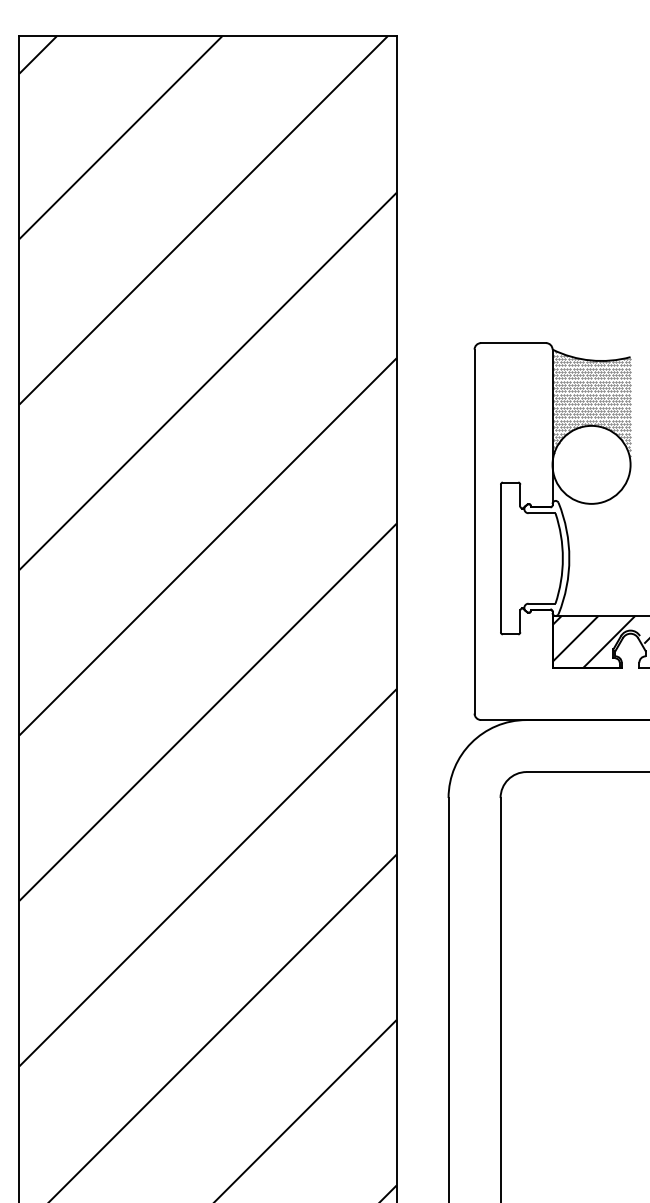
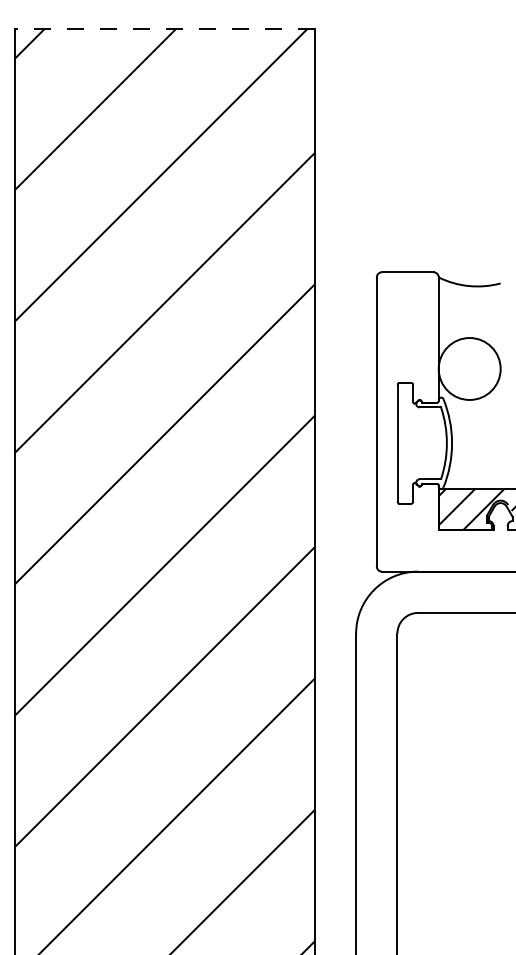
line: (208, 36) -> (165, 28), solid -> dashed
hatch: (591, 403) -> (469, 320), removed

